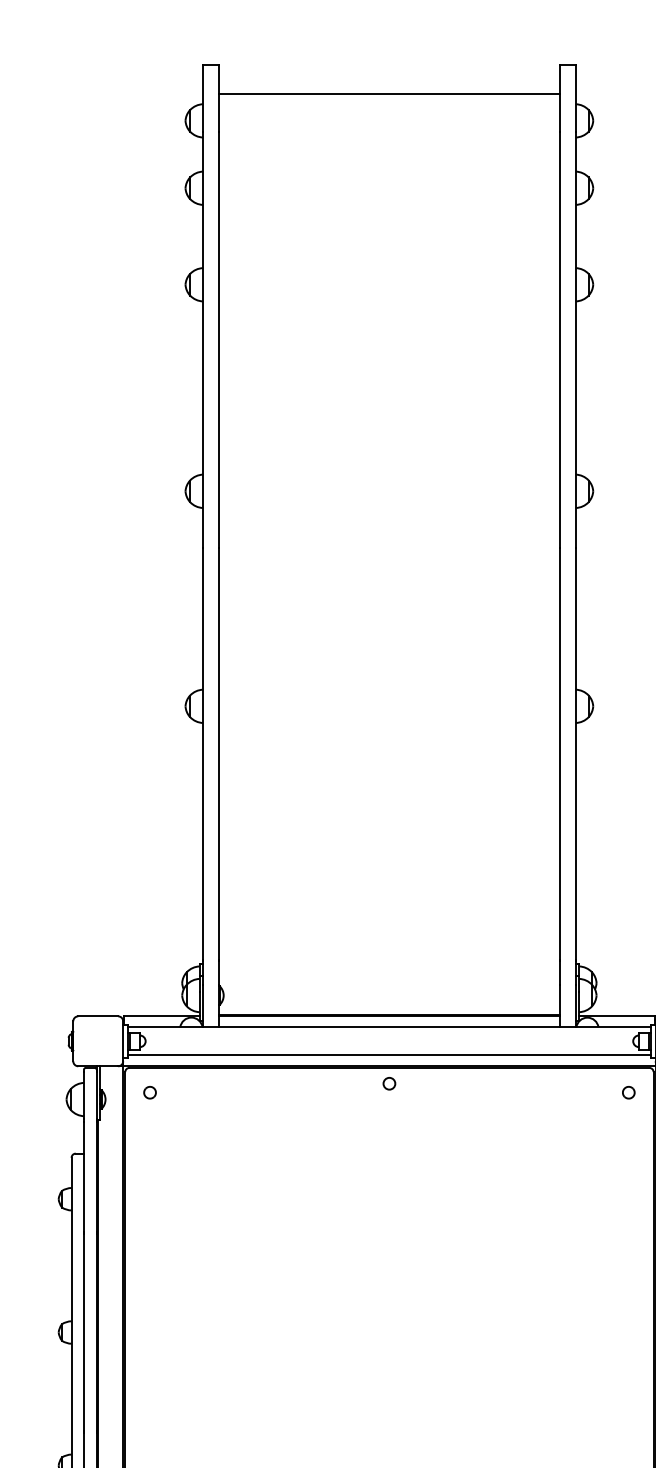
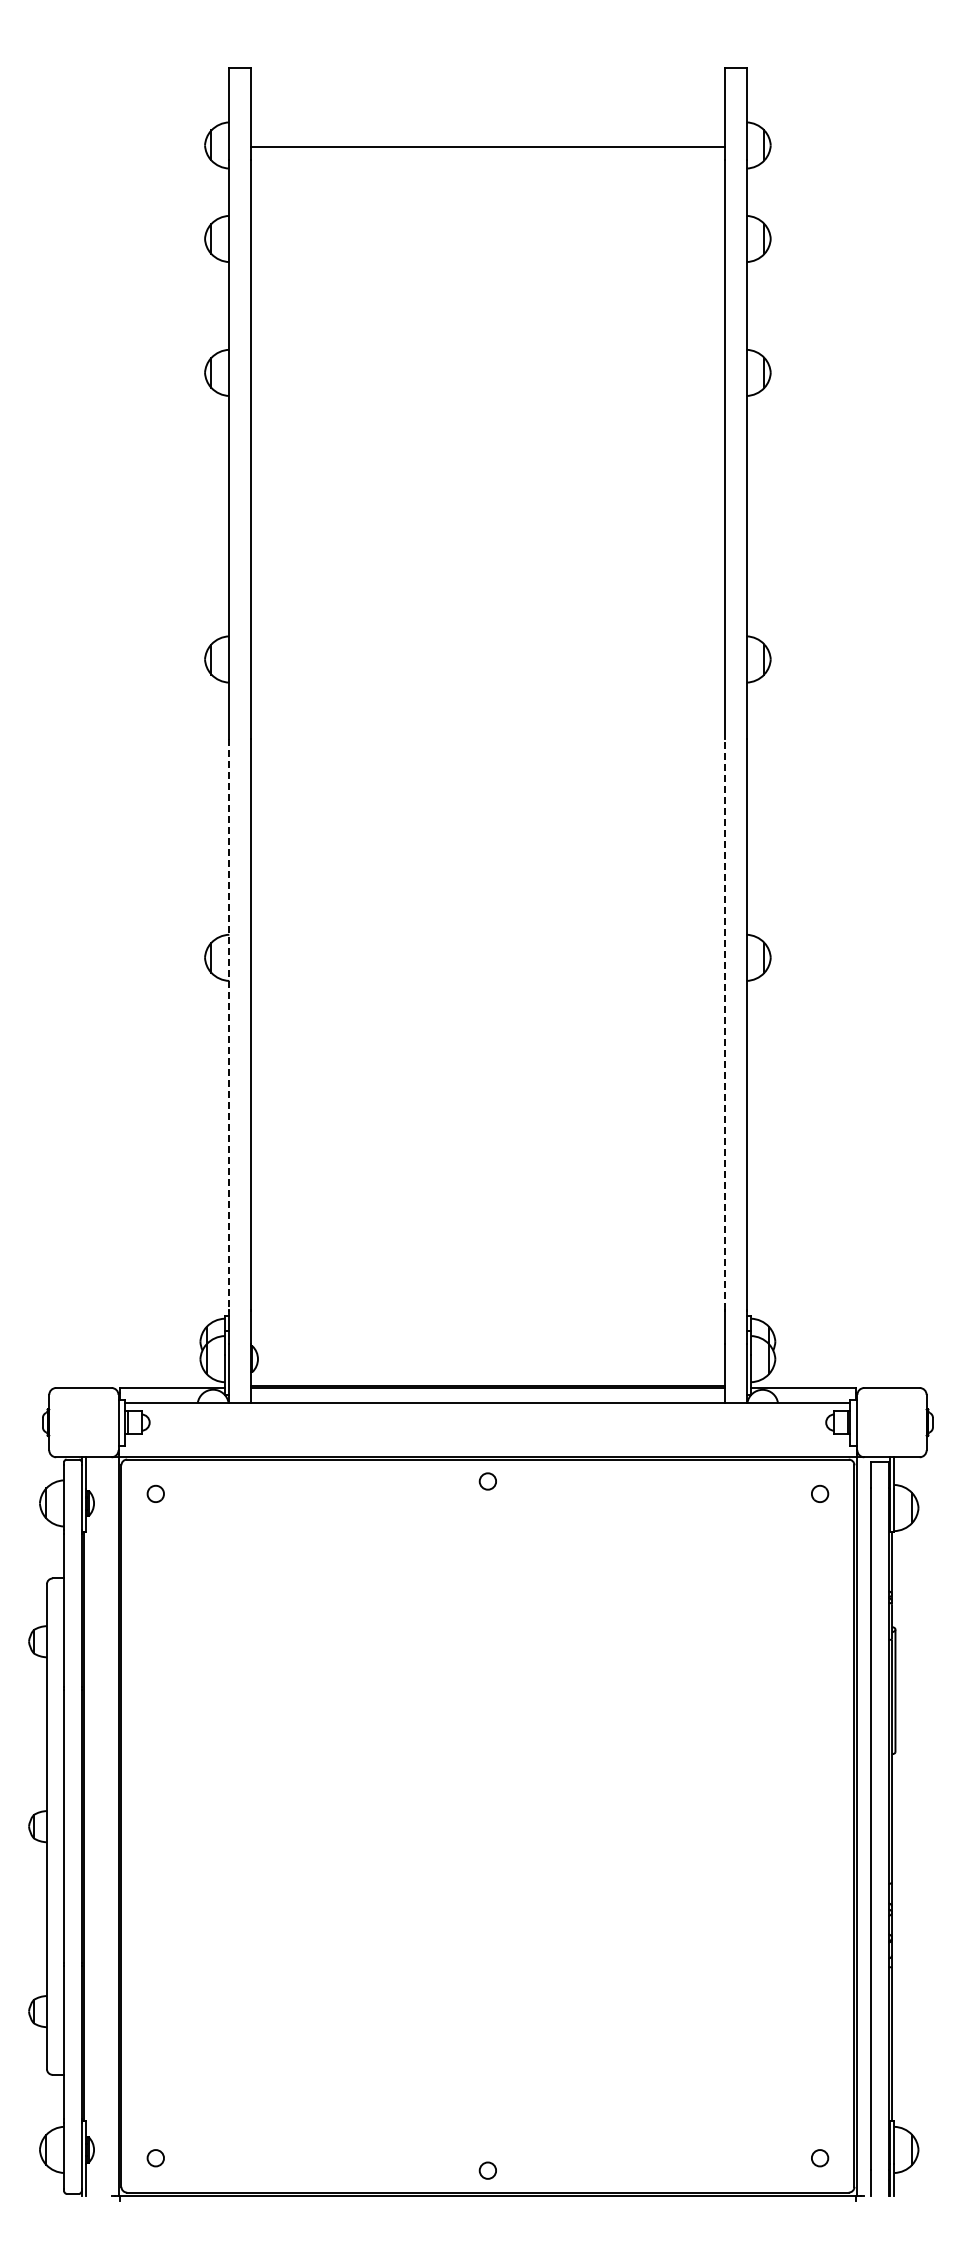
line: (389, 94) -> (487, 147), moved
line: (203, 754) -> (229, 1024), solid -> dashed
line: (559, 754) -> (724, 1024), solid -> dashed
line: (389, 1055) -> (487, 1442), removed

